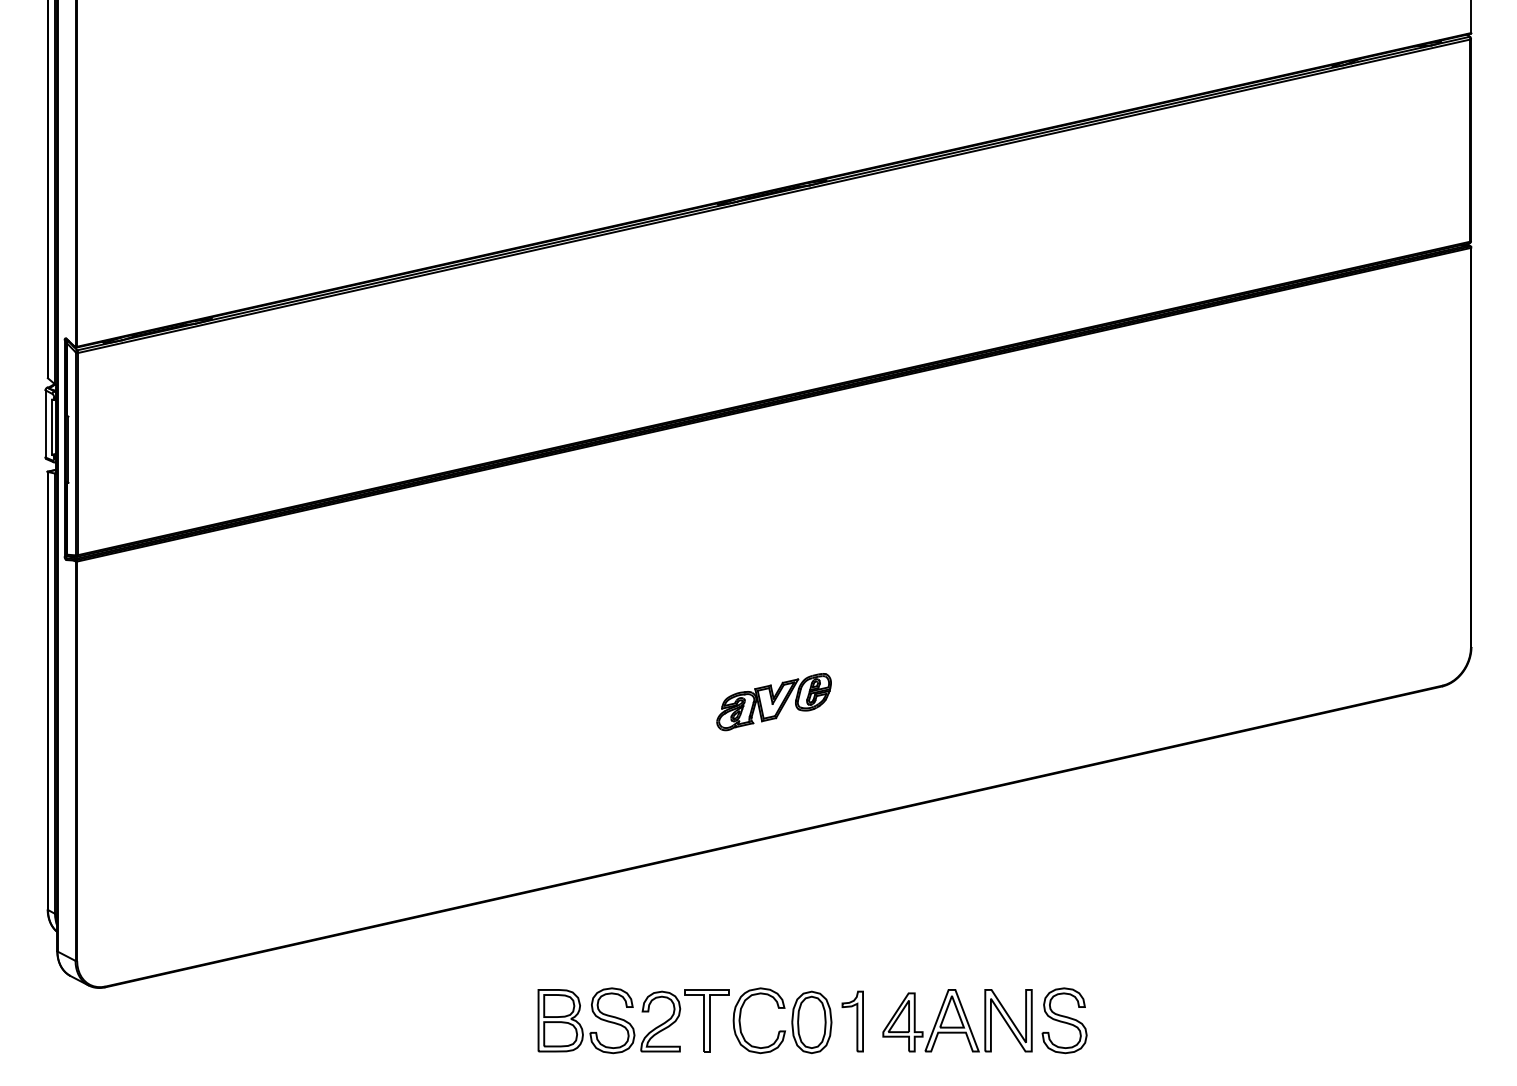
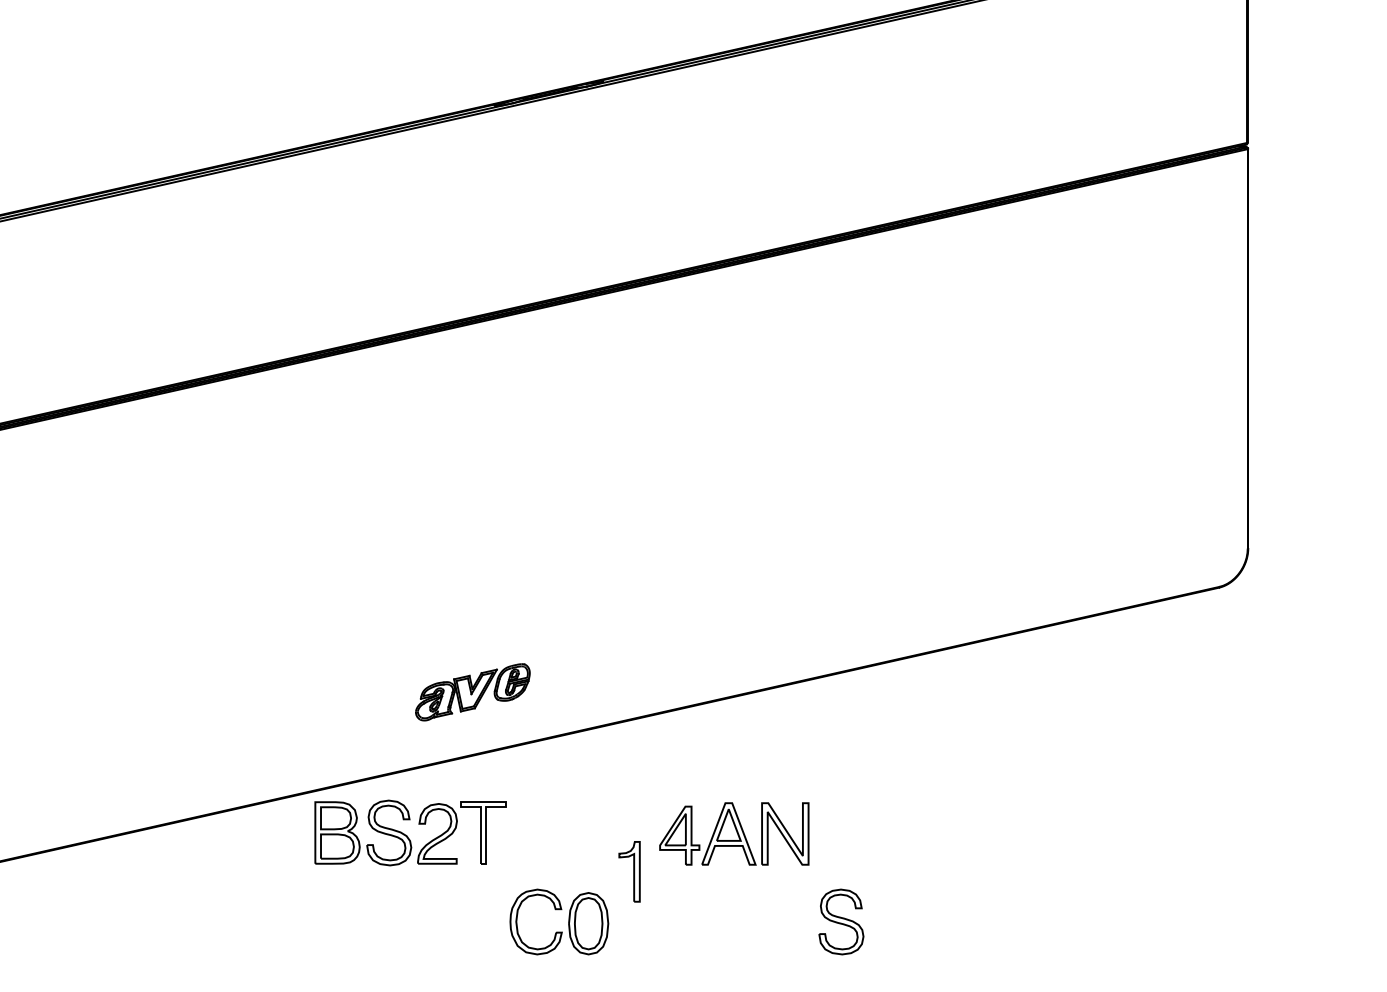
part: (773, 702) -> (472, 692), moved
part: (633, 1020) -> (410, 832), moved
part: (957, 1020) -> (734, 833), moved
part: (852, 1021) -> (629, 871), moved

